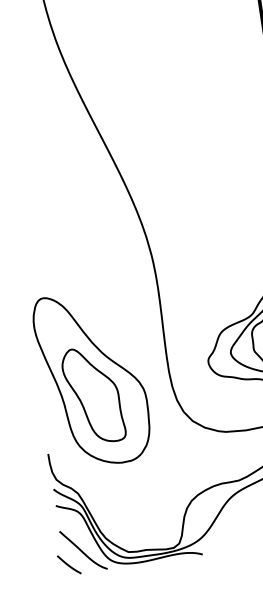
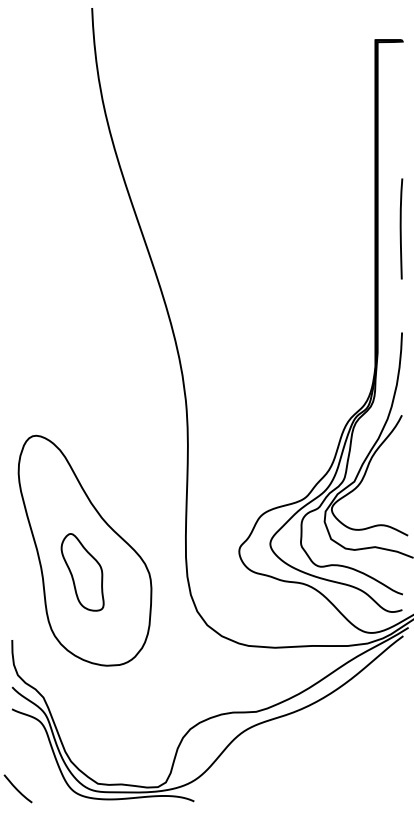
part: (93, 395) -> (82, 572), size x0.6
curve: (82, 551) -> (38, 773), removed

